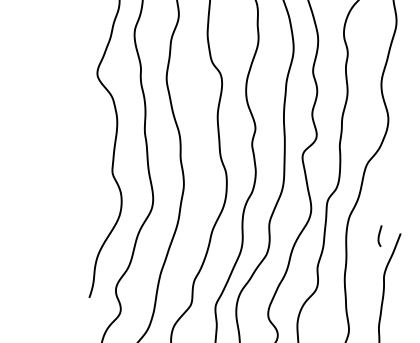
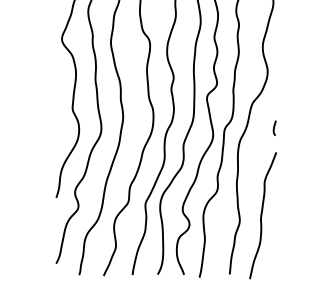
curve: (379, 235) -> (274, 127), moved

